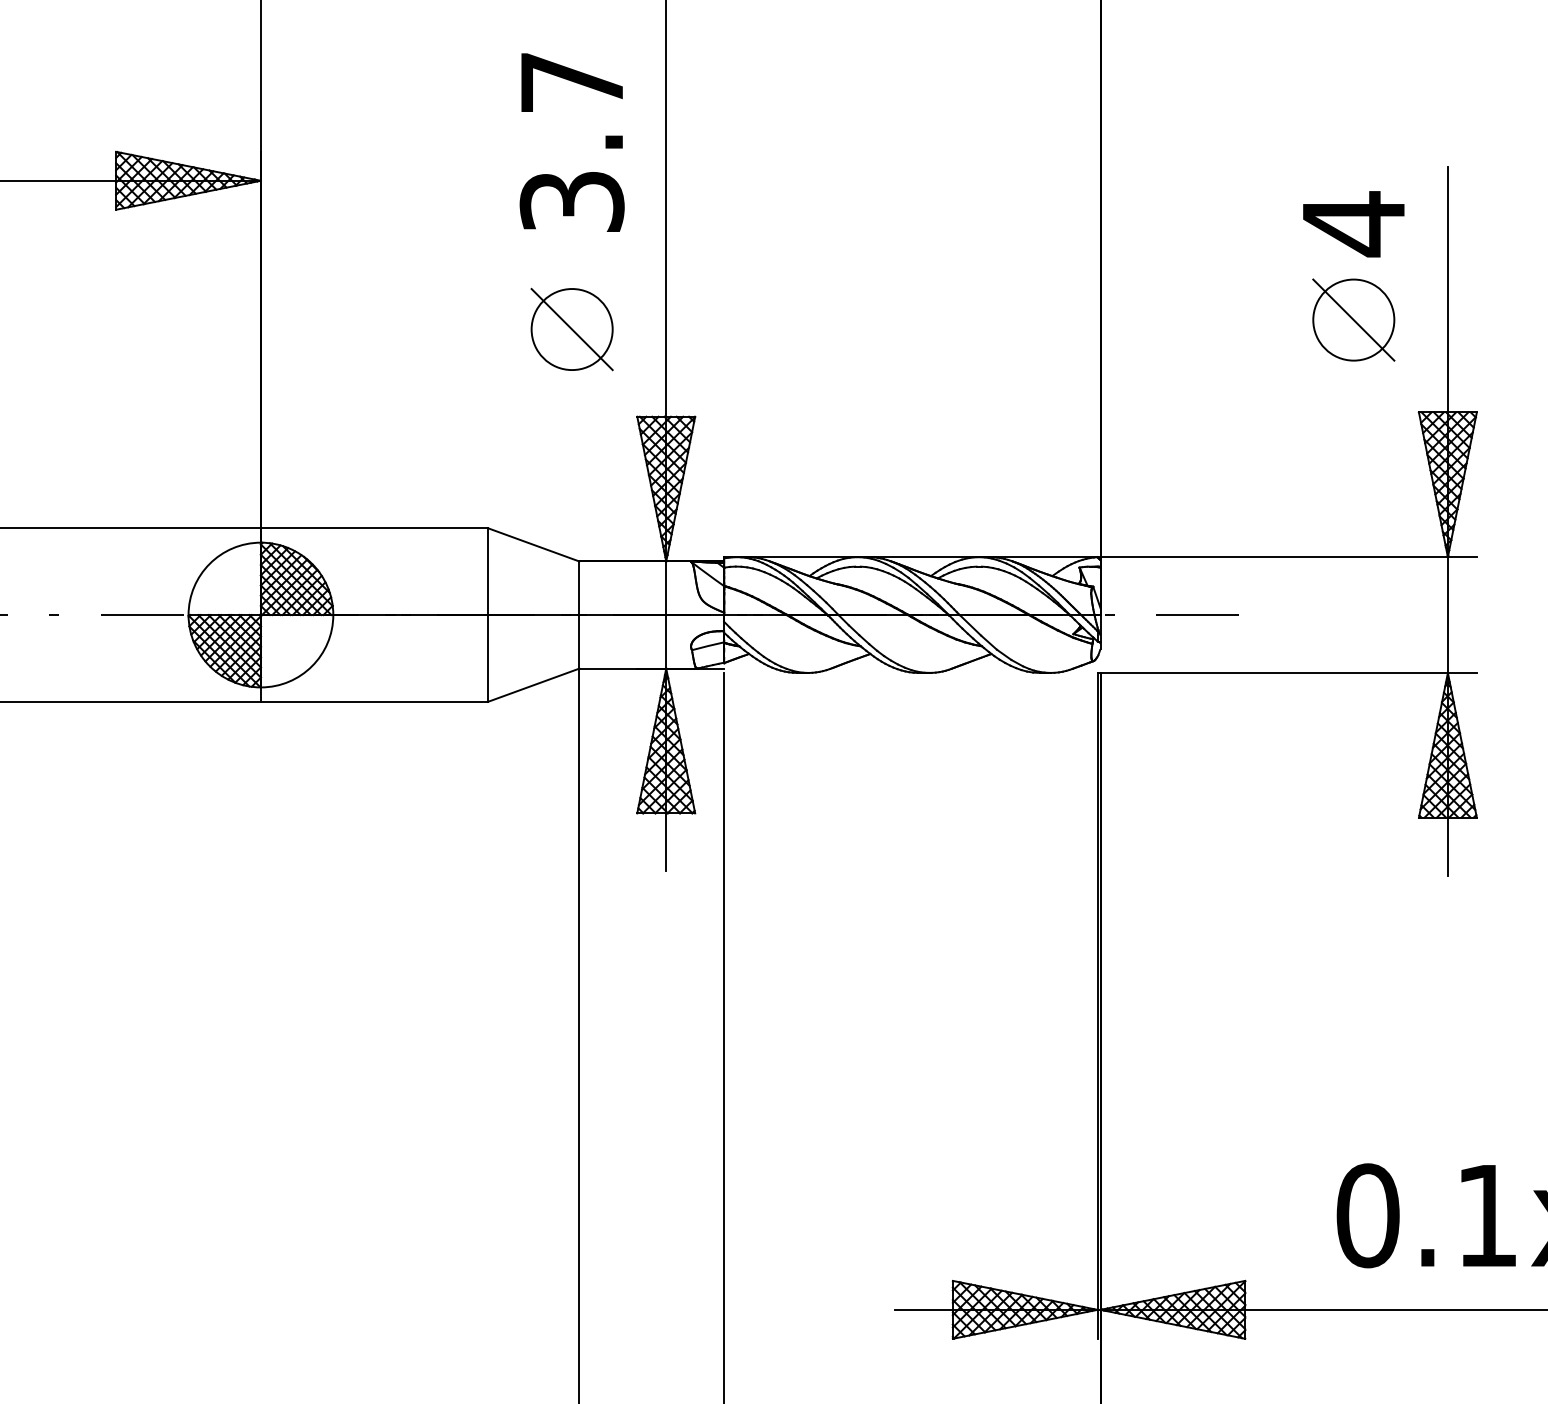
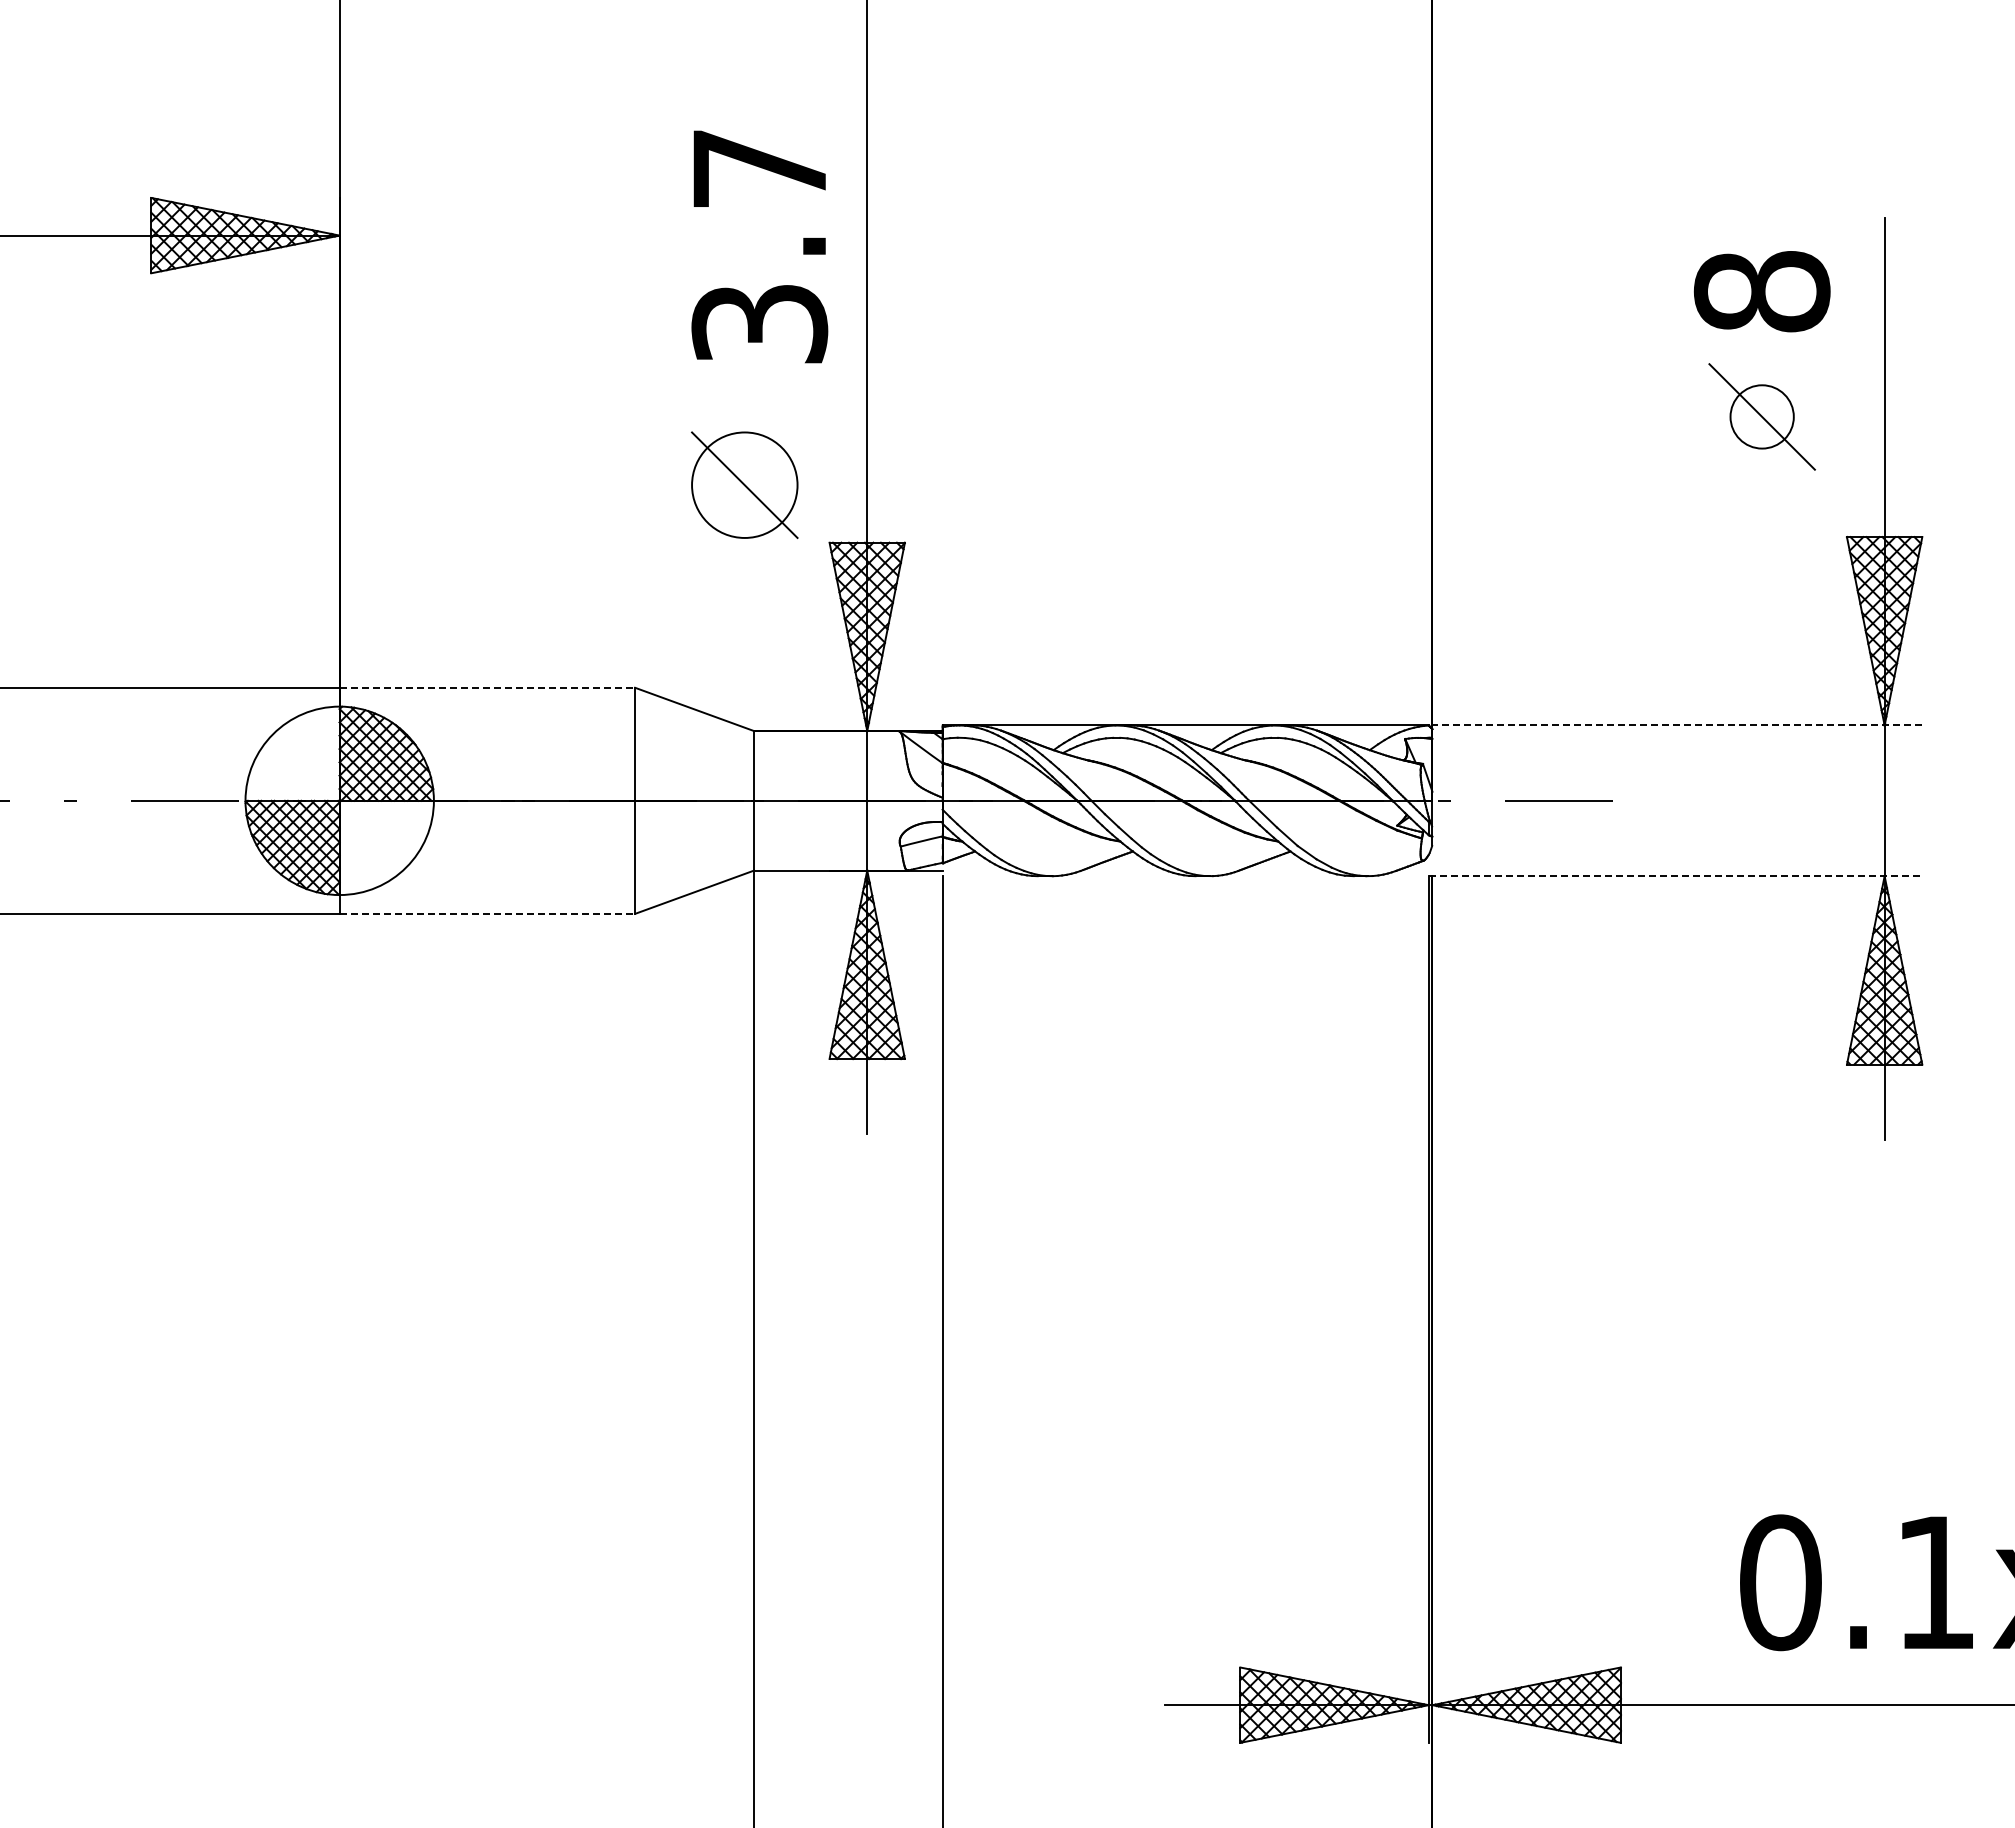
text: (571, 142) -> (759, 246), moved
text: (1353, 224) -> (1761, 292), 4 -> 8
circle: (1353, 319) -> (1761, 416), size x0.6
part: (571, 328) -> (744, 484), moved
line: (374, 527) -> (487, 687), solid -> dashed
line: (1287, 557) -> (1675, 725), solid -> dashed
line: (1287, 673) -> (1675, 876), solid -> dashed
line: (374, 701) -> (487, 913), solid -> dashed

